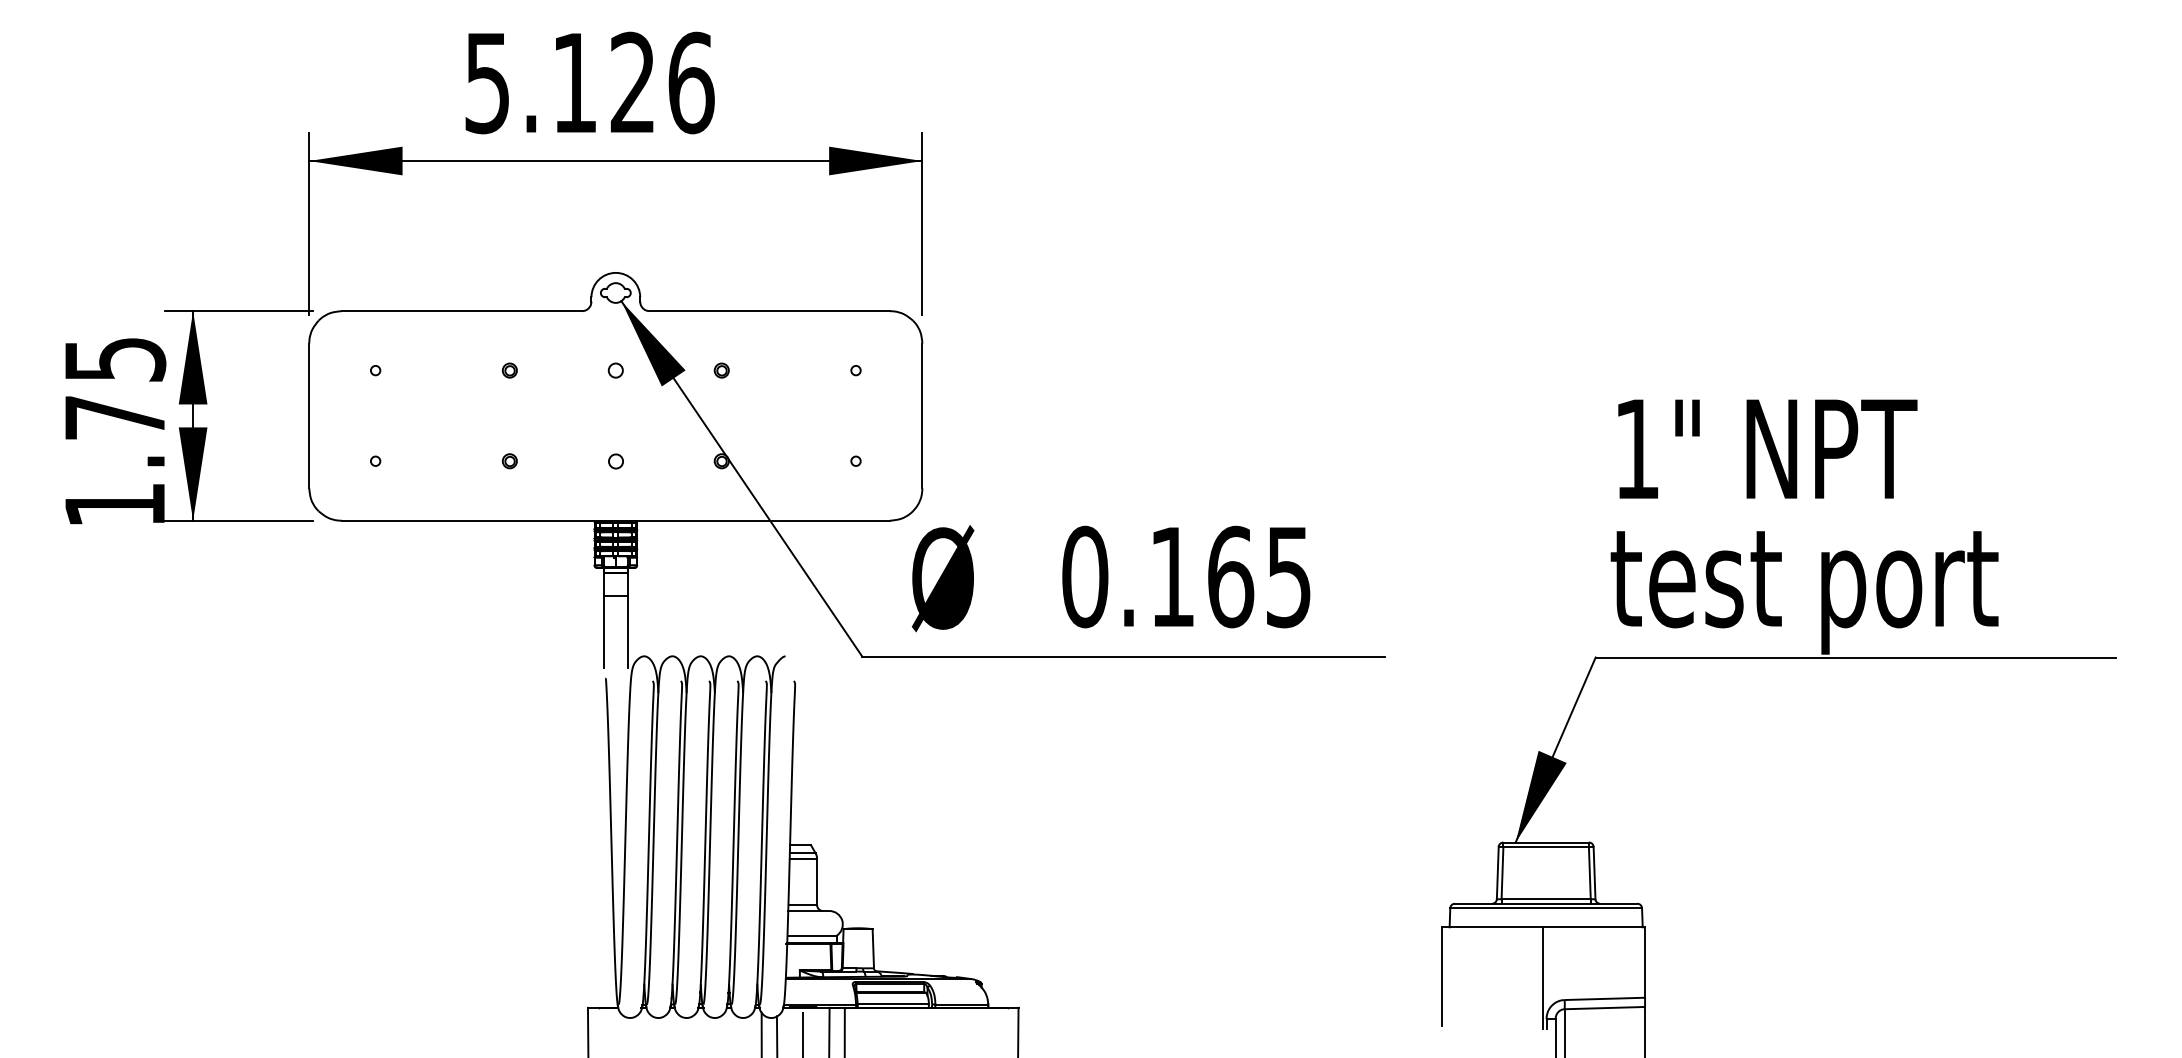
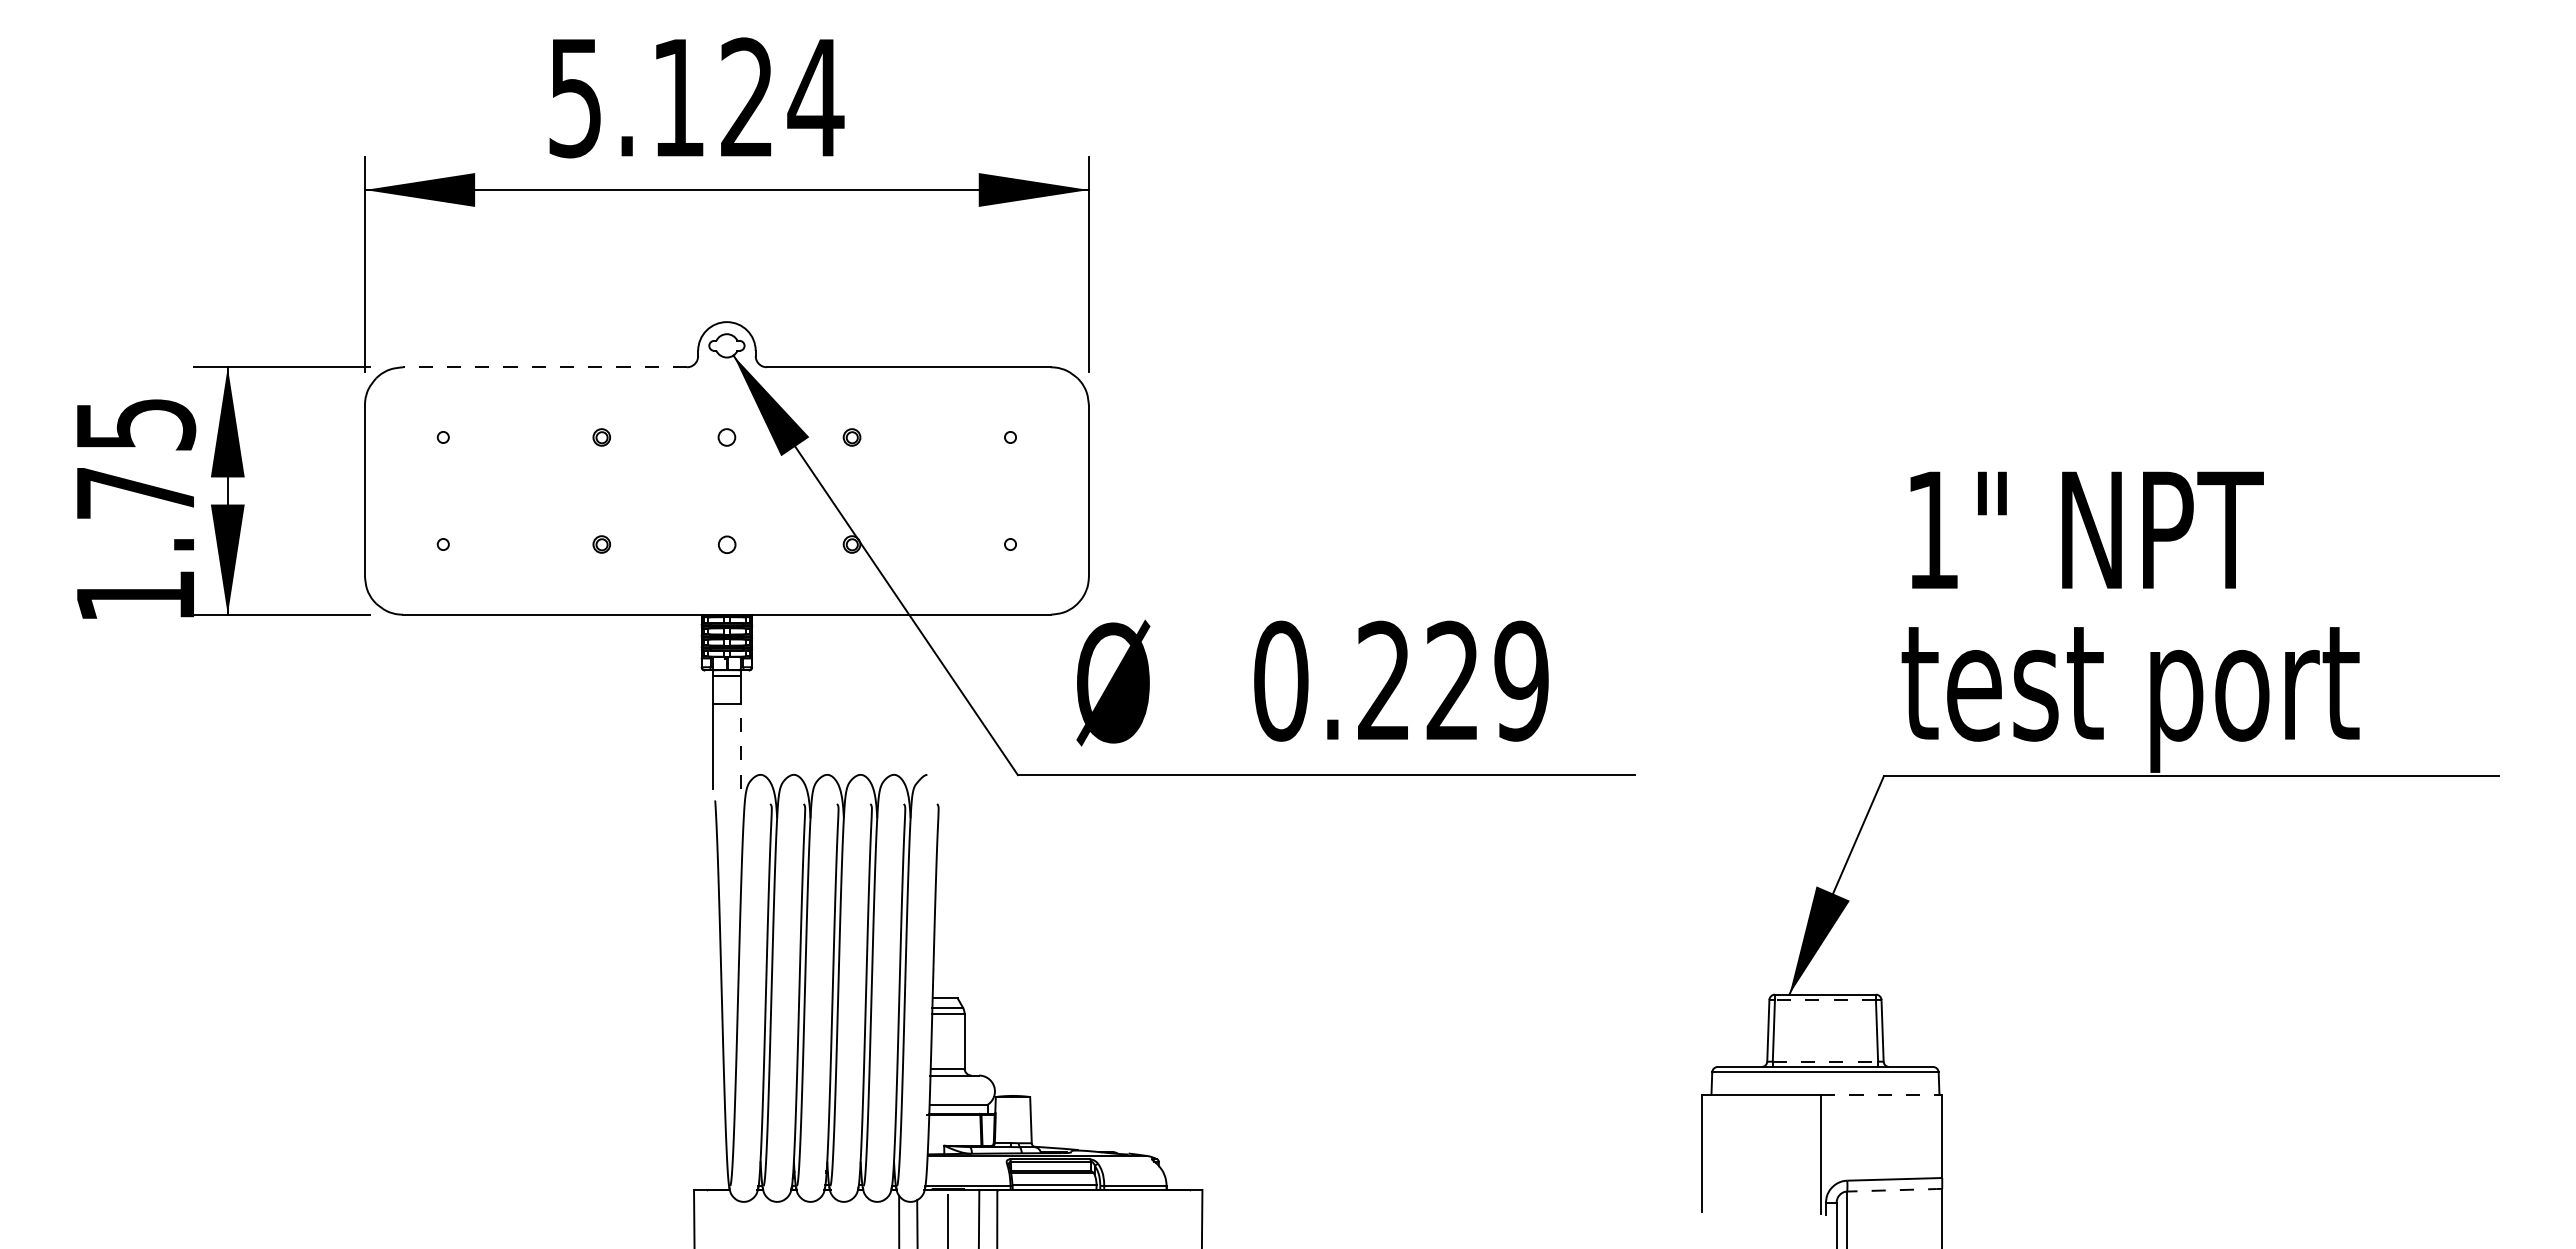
text: (690, 82) -> (815, 97), 5.126 -> 5.124
line: (462, 311) -> (545, 367), solid -> dashed
text: (1231, 576) -> (1453, 680), 0.165 -> 0.229
line: (628, 631) -> (741, 745), solid -> dashed
line: (1545, 847) -> (1824, 1000), solid -> dashed
line: (1546, 899) -> (1825, 1061), solid -> dashed
line: (1593, 927) -> (1881, 1094), solid -> dashed
line: (1604, 1008) -> (1894, 1190), solid -> dashed

